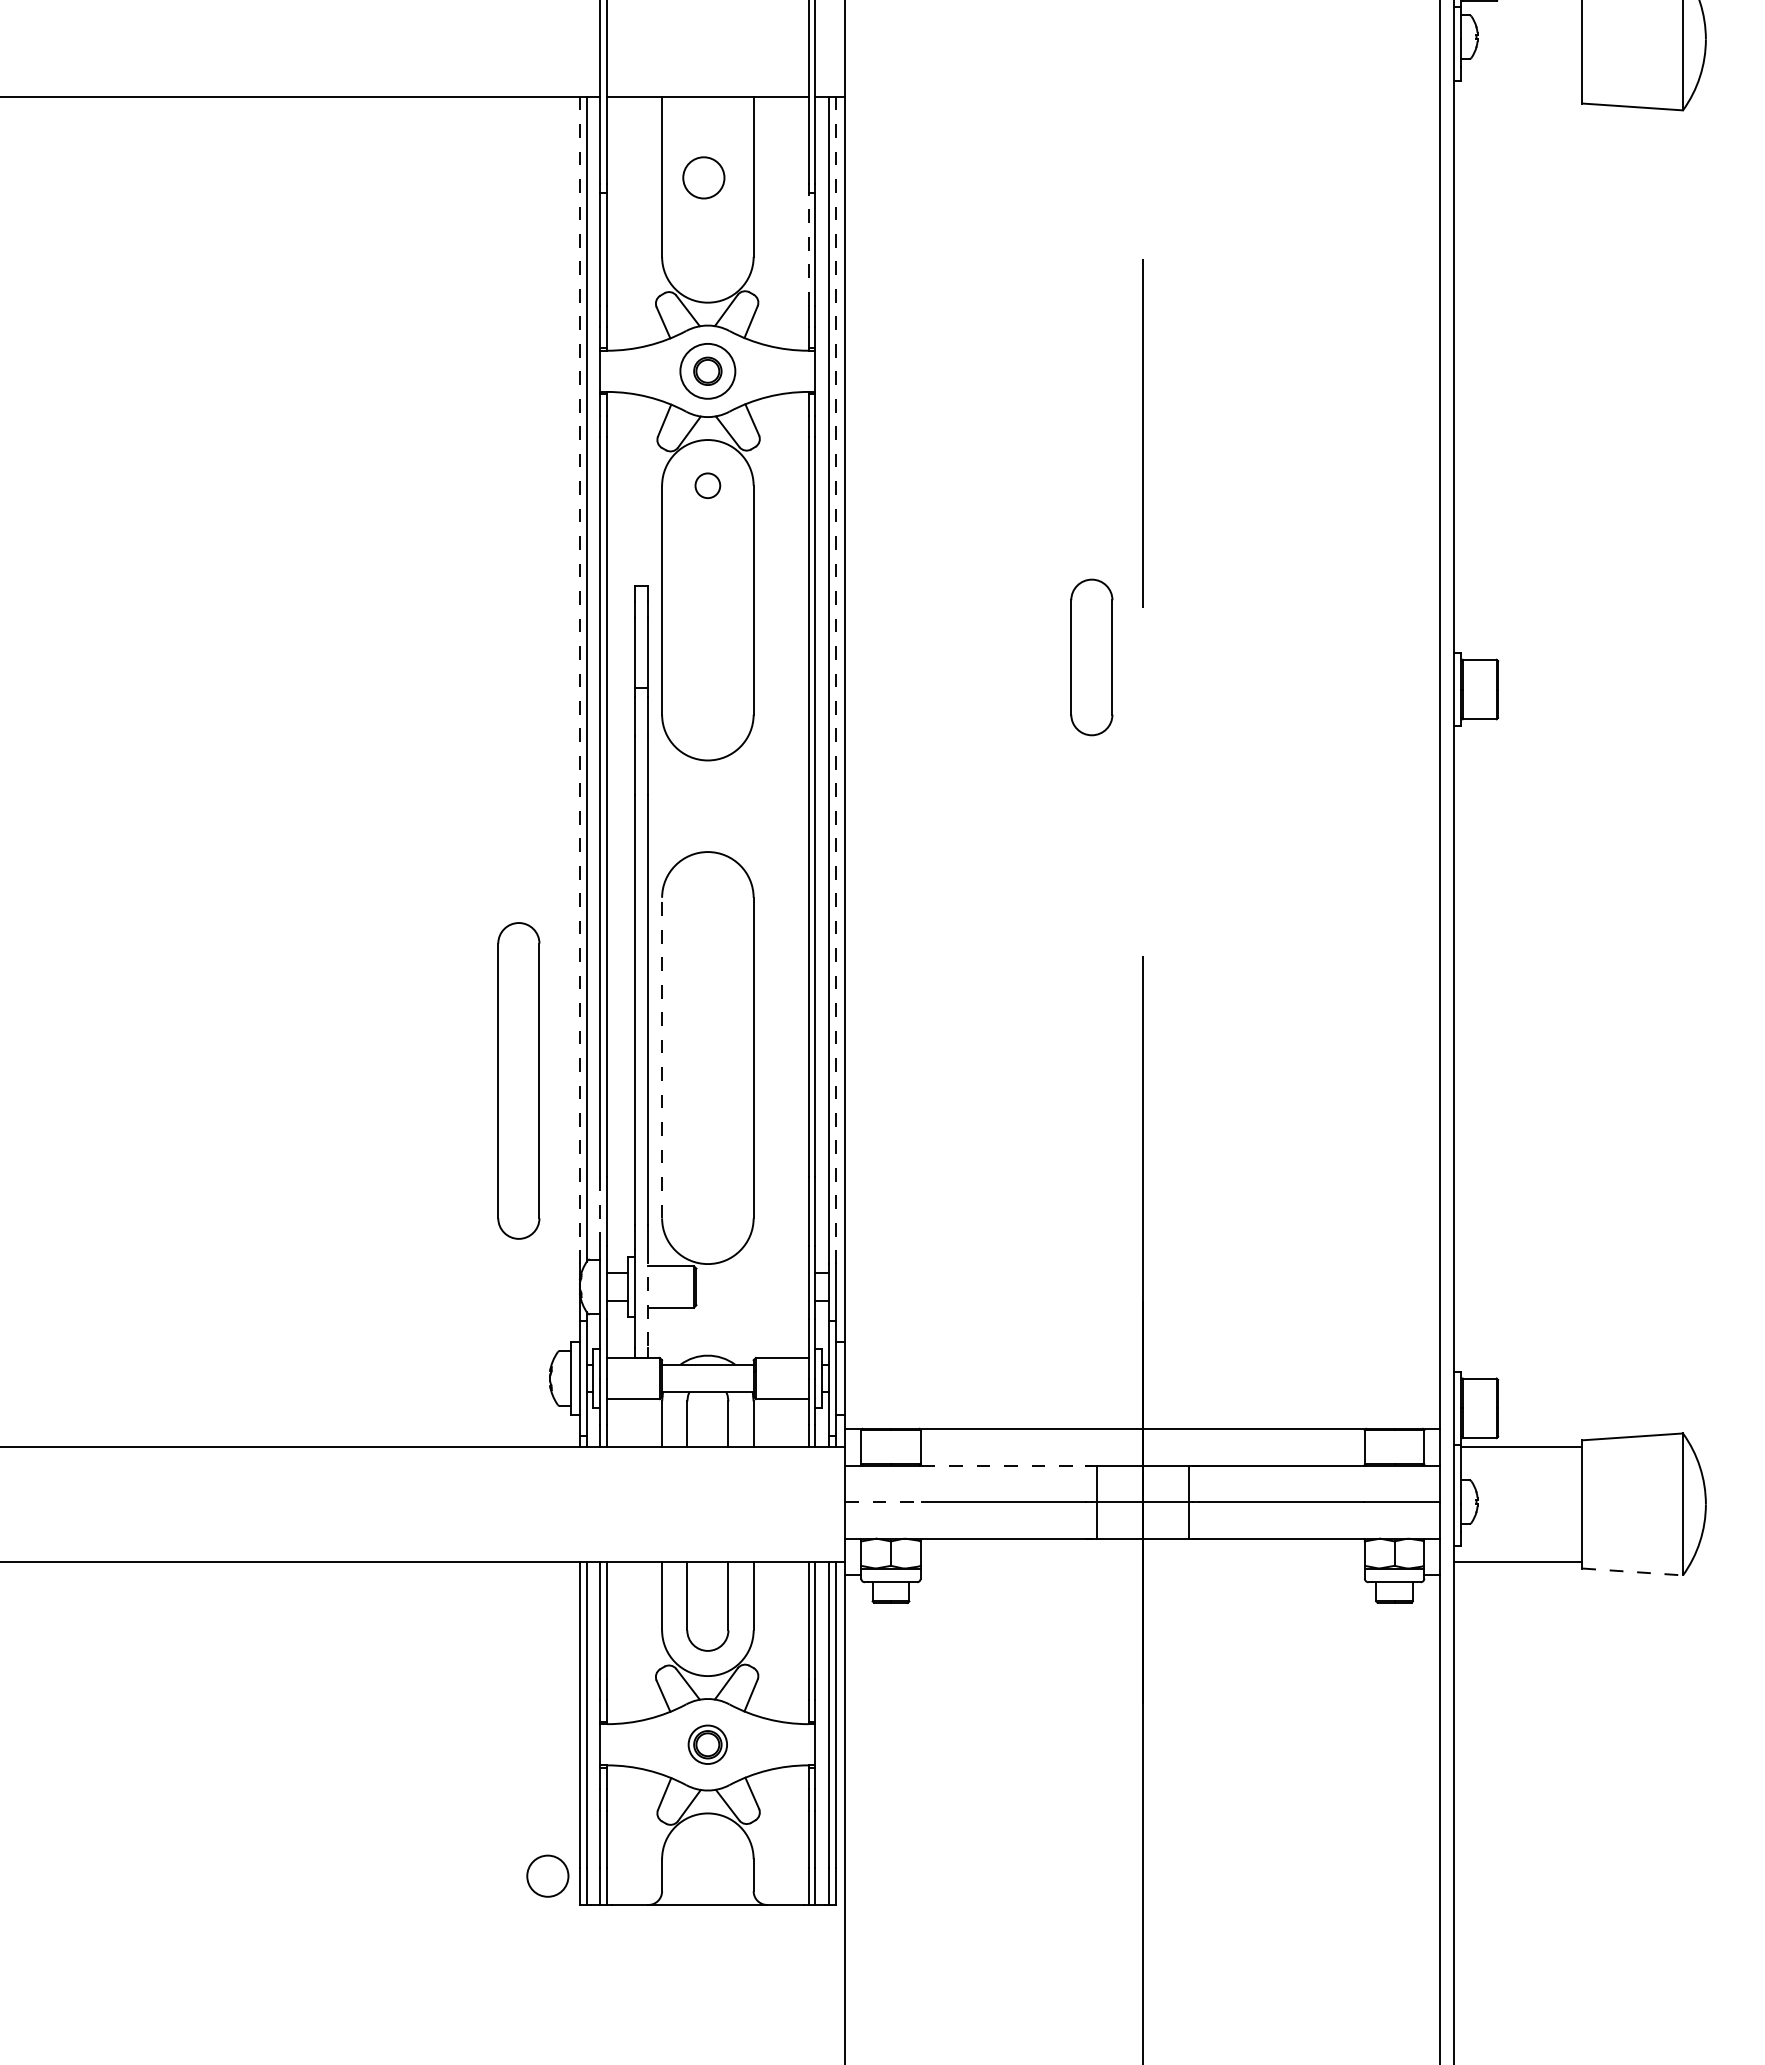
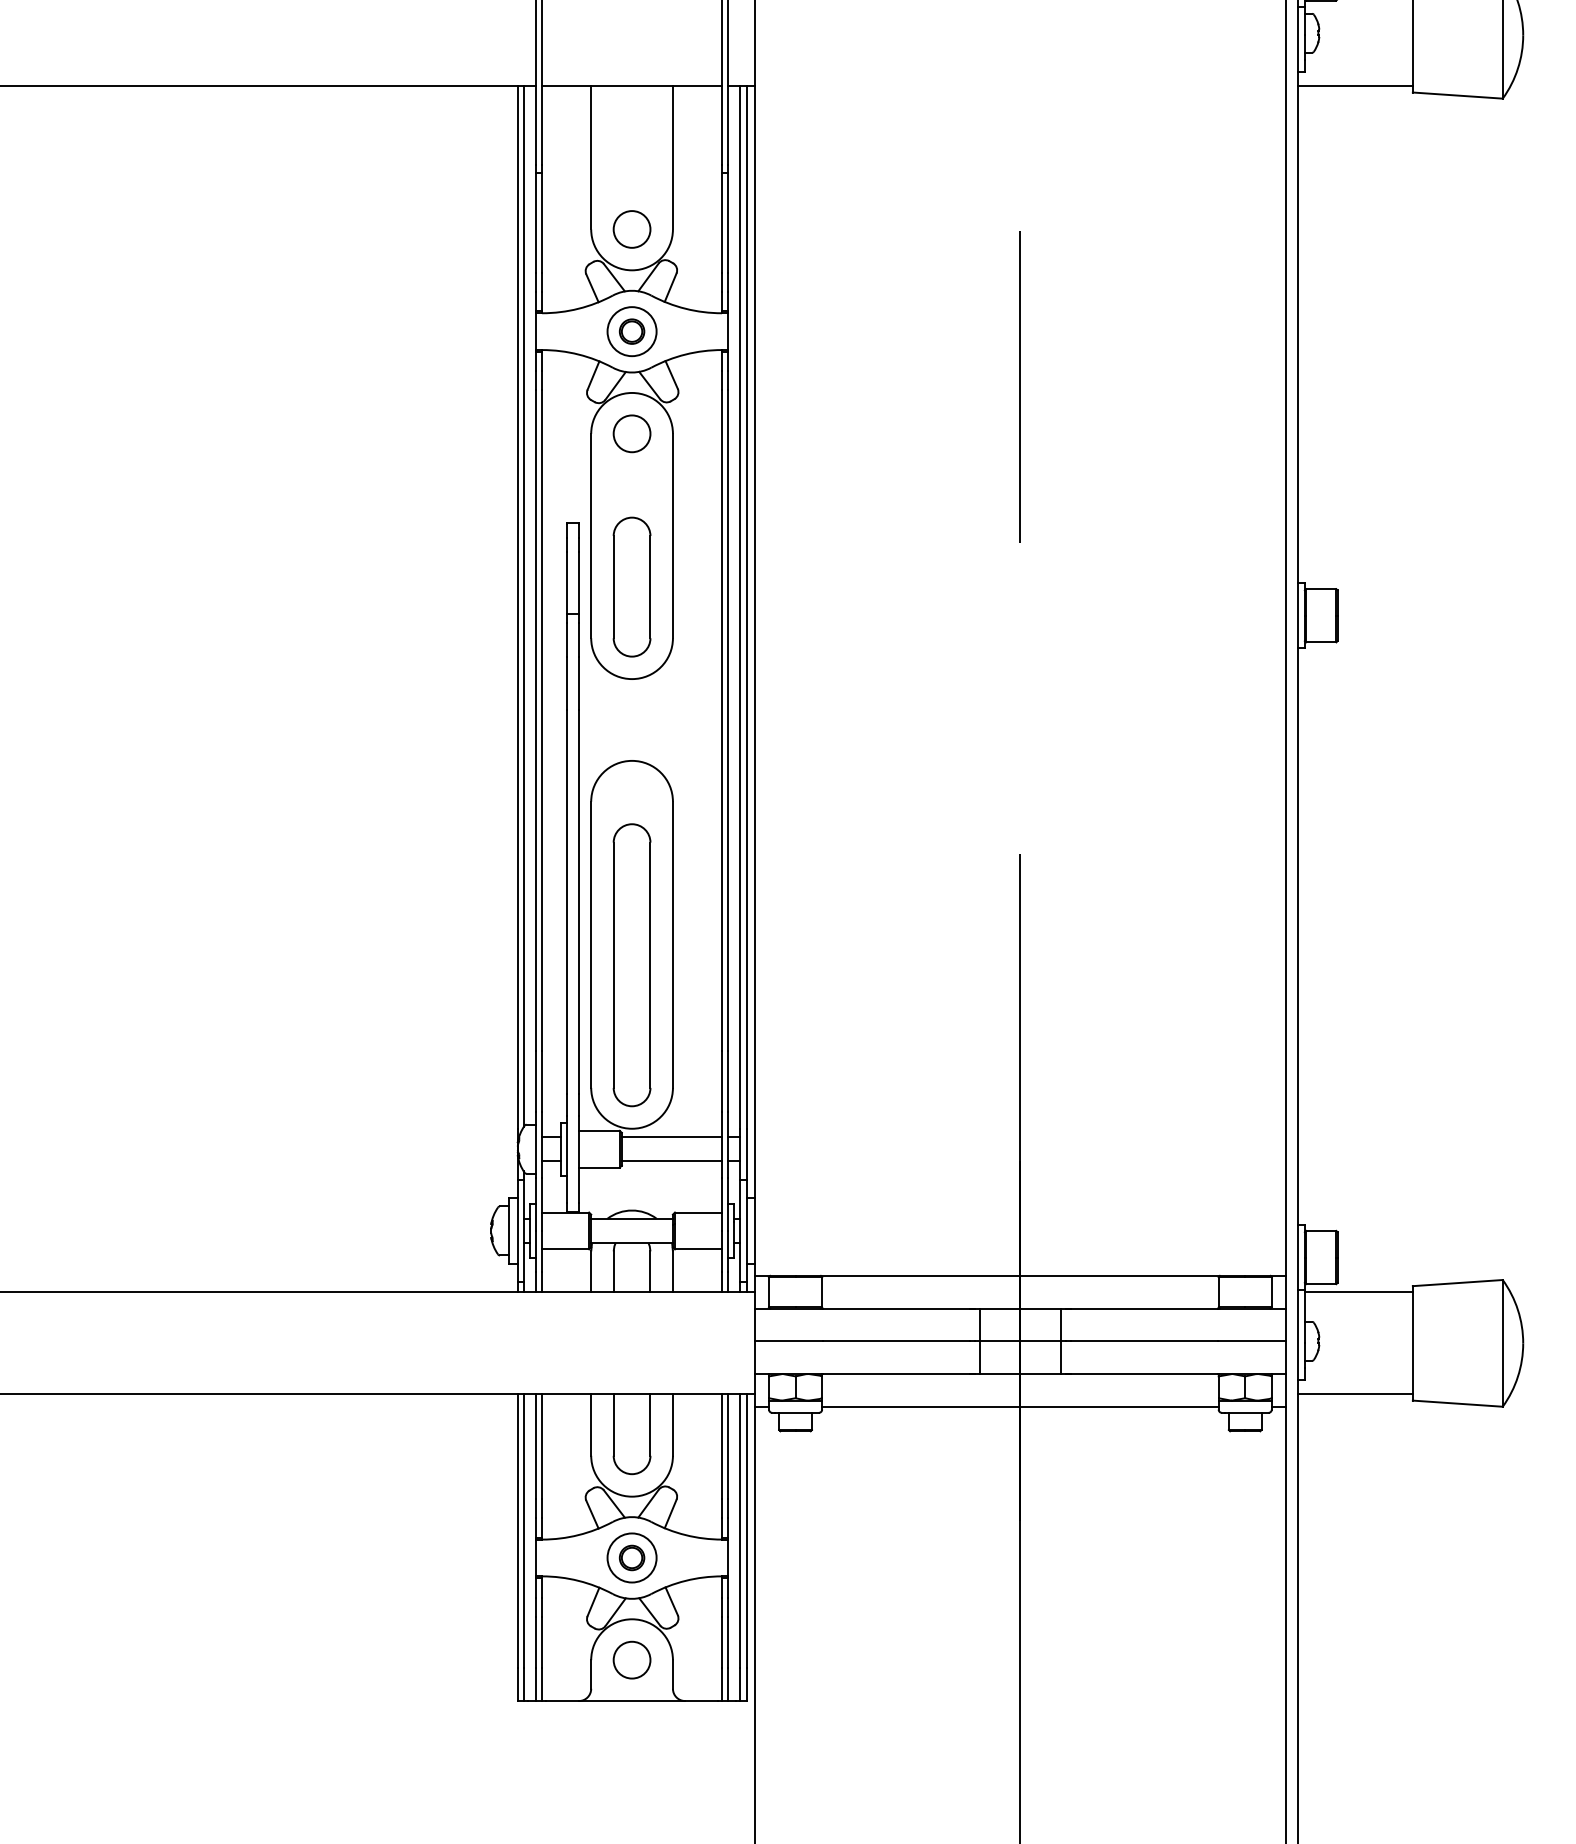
line: (1518, 96) -> (1355, 86), added
circle: (703, 177) -> (631, 229), moved
line: (808, 248) -> (721, 221), dashed -> solid
circle: (707, 485) -> (631, 433), size x1.67
part: (1091, 657) -> (631, 587), moved
line: (579, 680) -> (517, 607), dashed -> solid
line: (836, 680) -> (746, 607), dashed -> solid
line: (662, 1057) -> (591, 944), dashed -> solid
part: (518, 1080) -> (631, 964), moved
line: (600, 1212) -> (536, 1082), dashed -> solid
line: (752, 1273) -> (671, 1137), added
line: (648, 1298) -> (579, 1159), dashed -> solid
line: (752, 1300) -> (671, 1161), added
line: (1004, 1465) -> (896, 1308), dashed -> solid
line: (883, 1502) -> (788, 1341), dashed -> solid
line: (1633, 1571) -> (1458, 1403), dashed -> solid
line: (1142, 1575) -> (1020, 1406), added
circle: (707, 1744) -> (631, 1557), size x1.43
circle: (547, 1875) -> (631, 1659), moved

